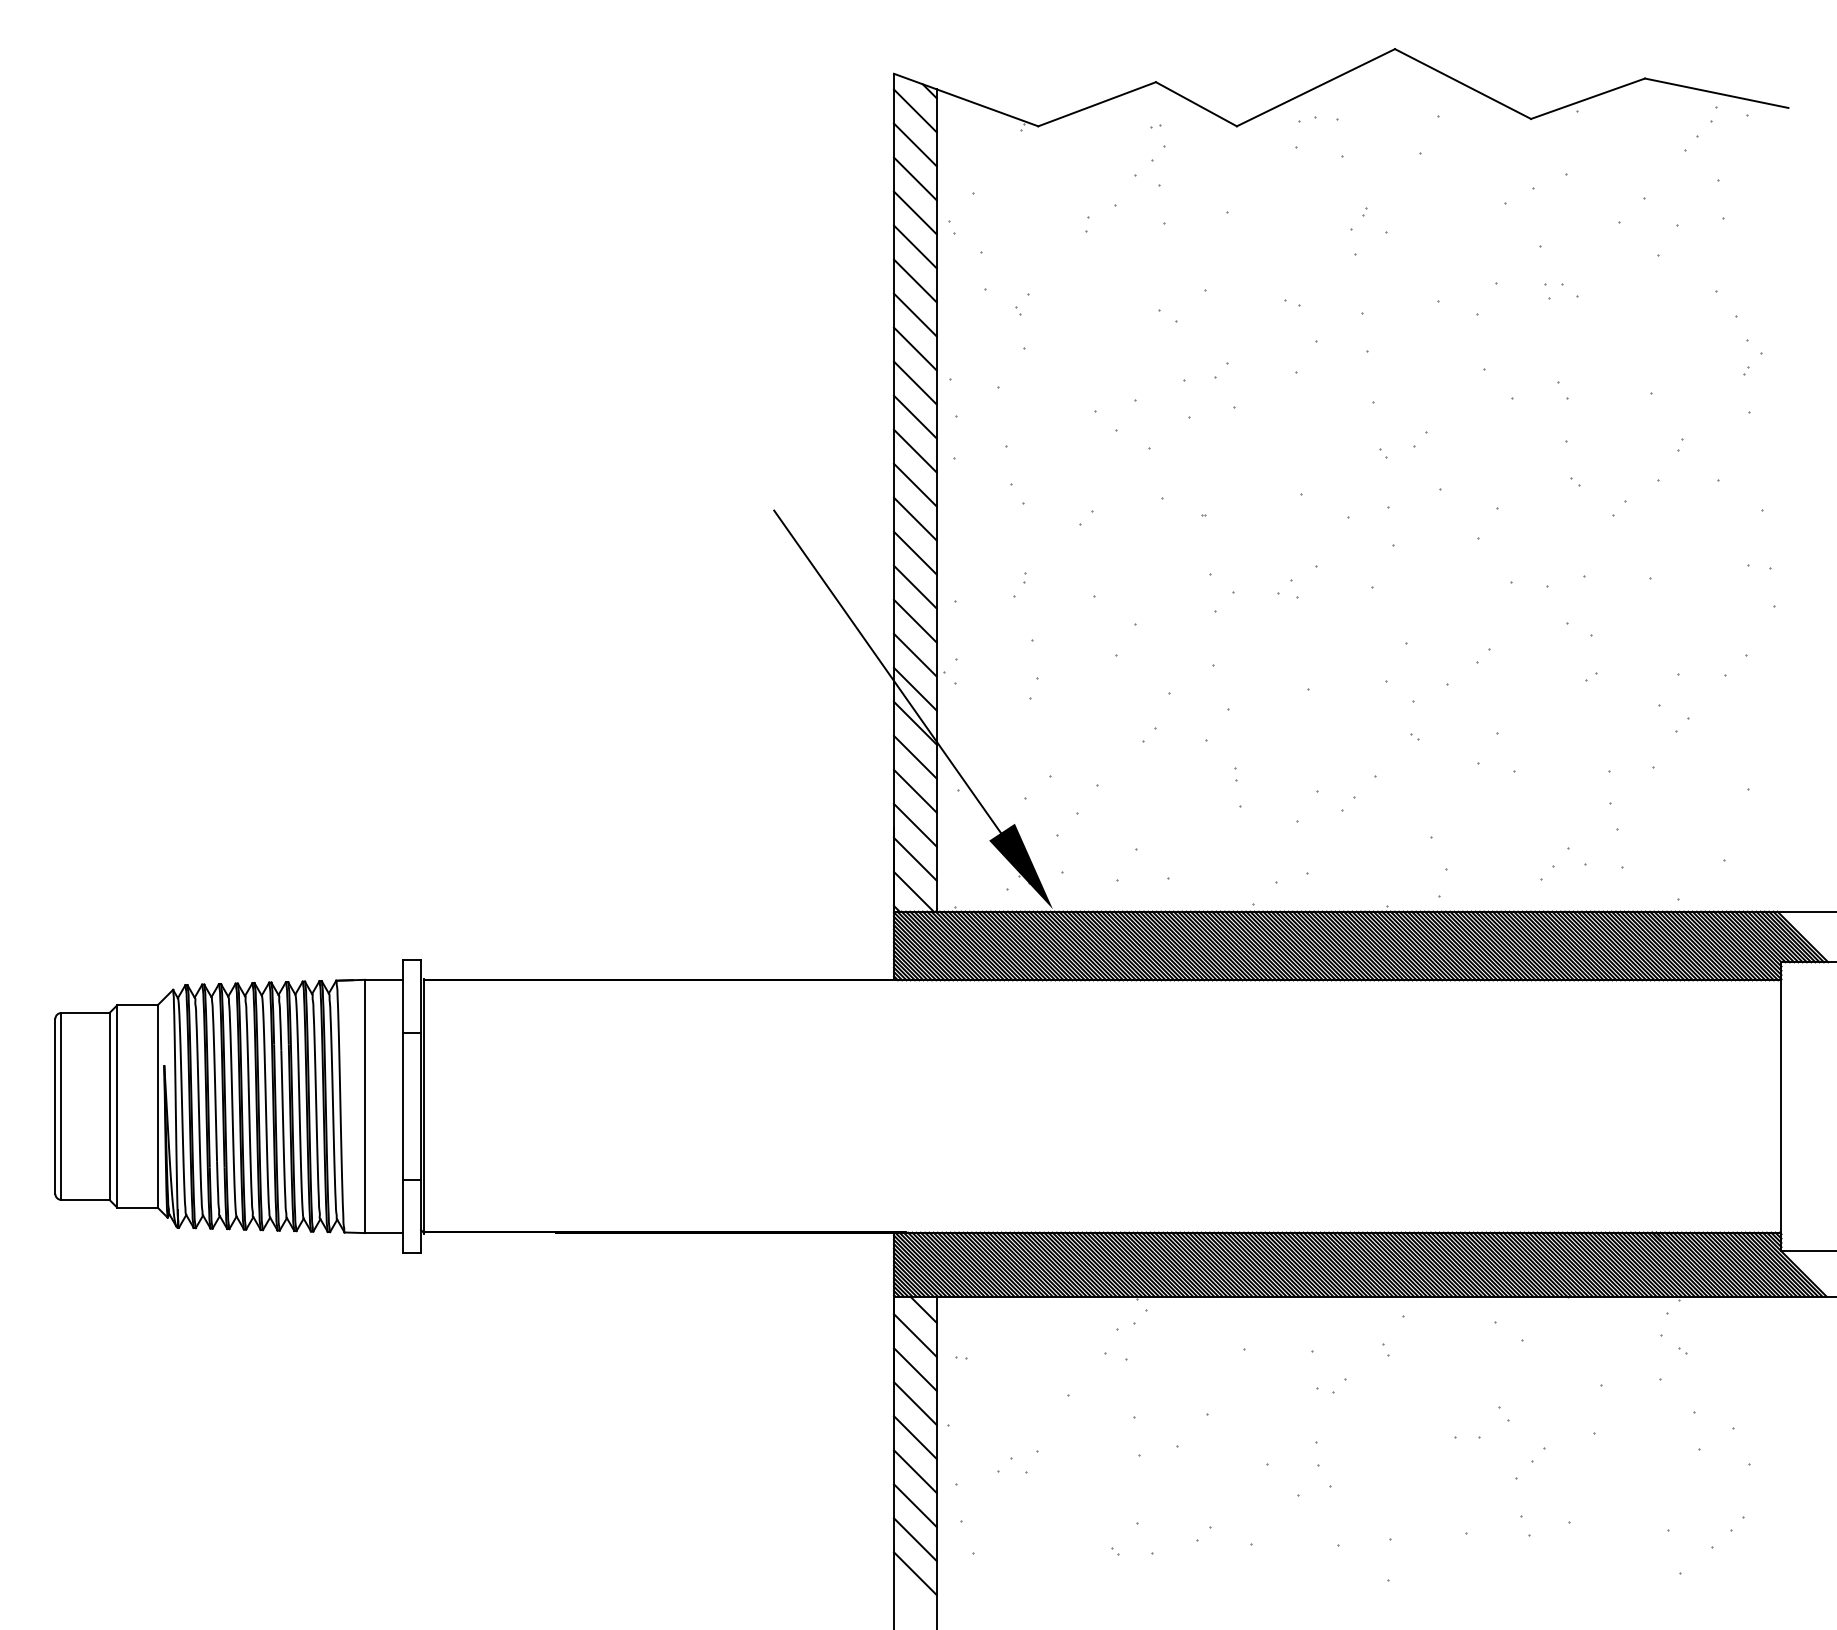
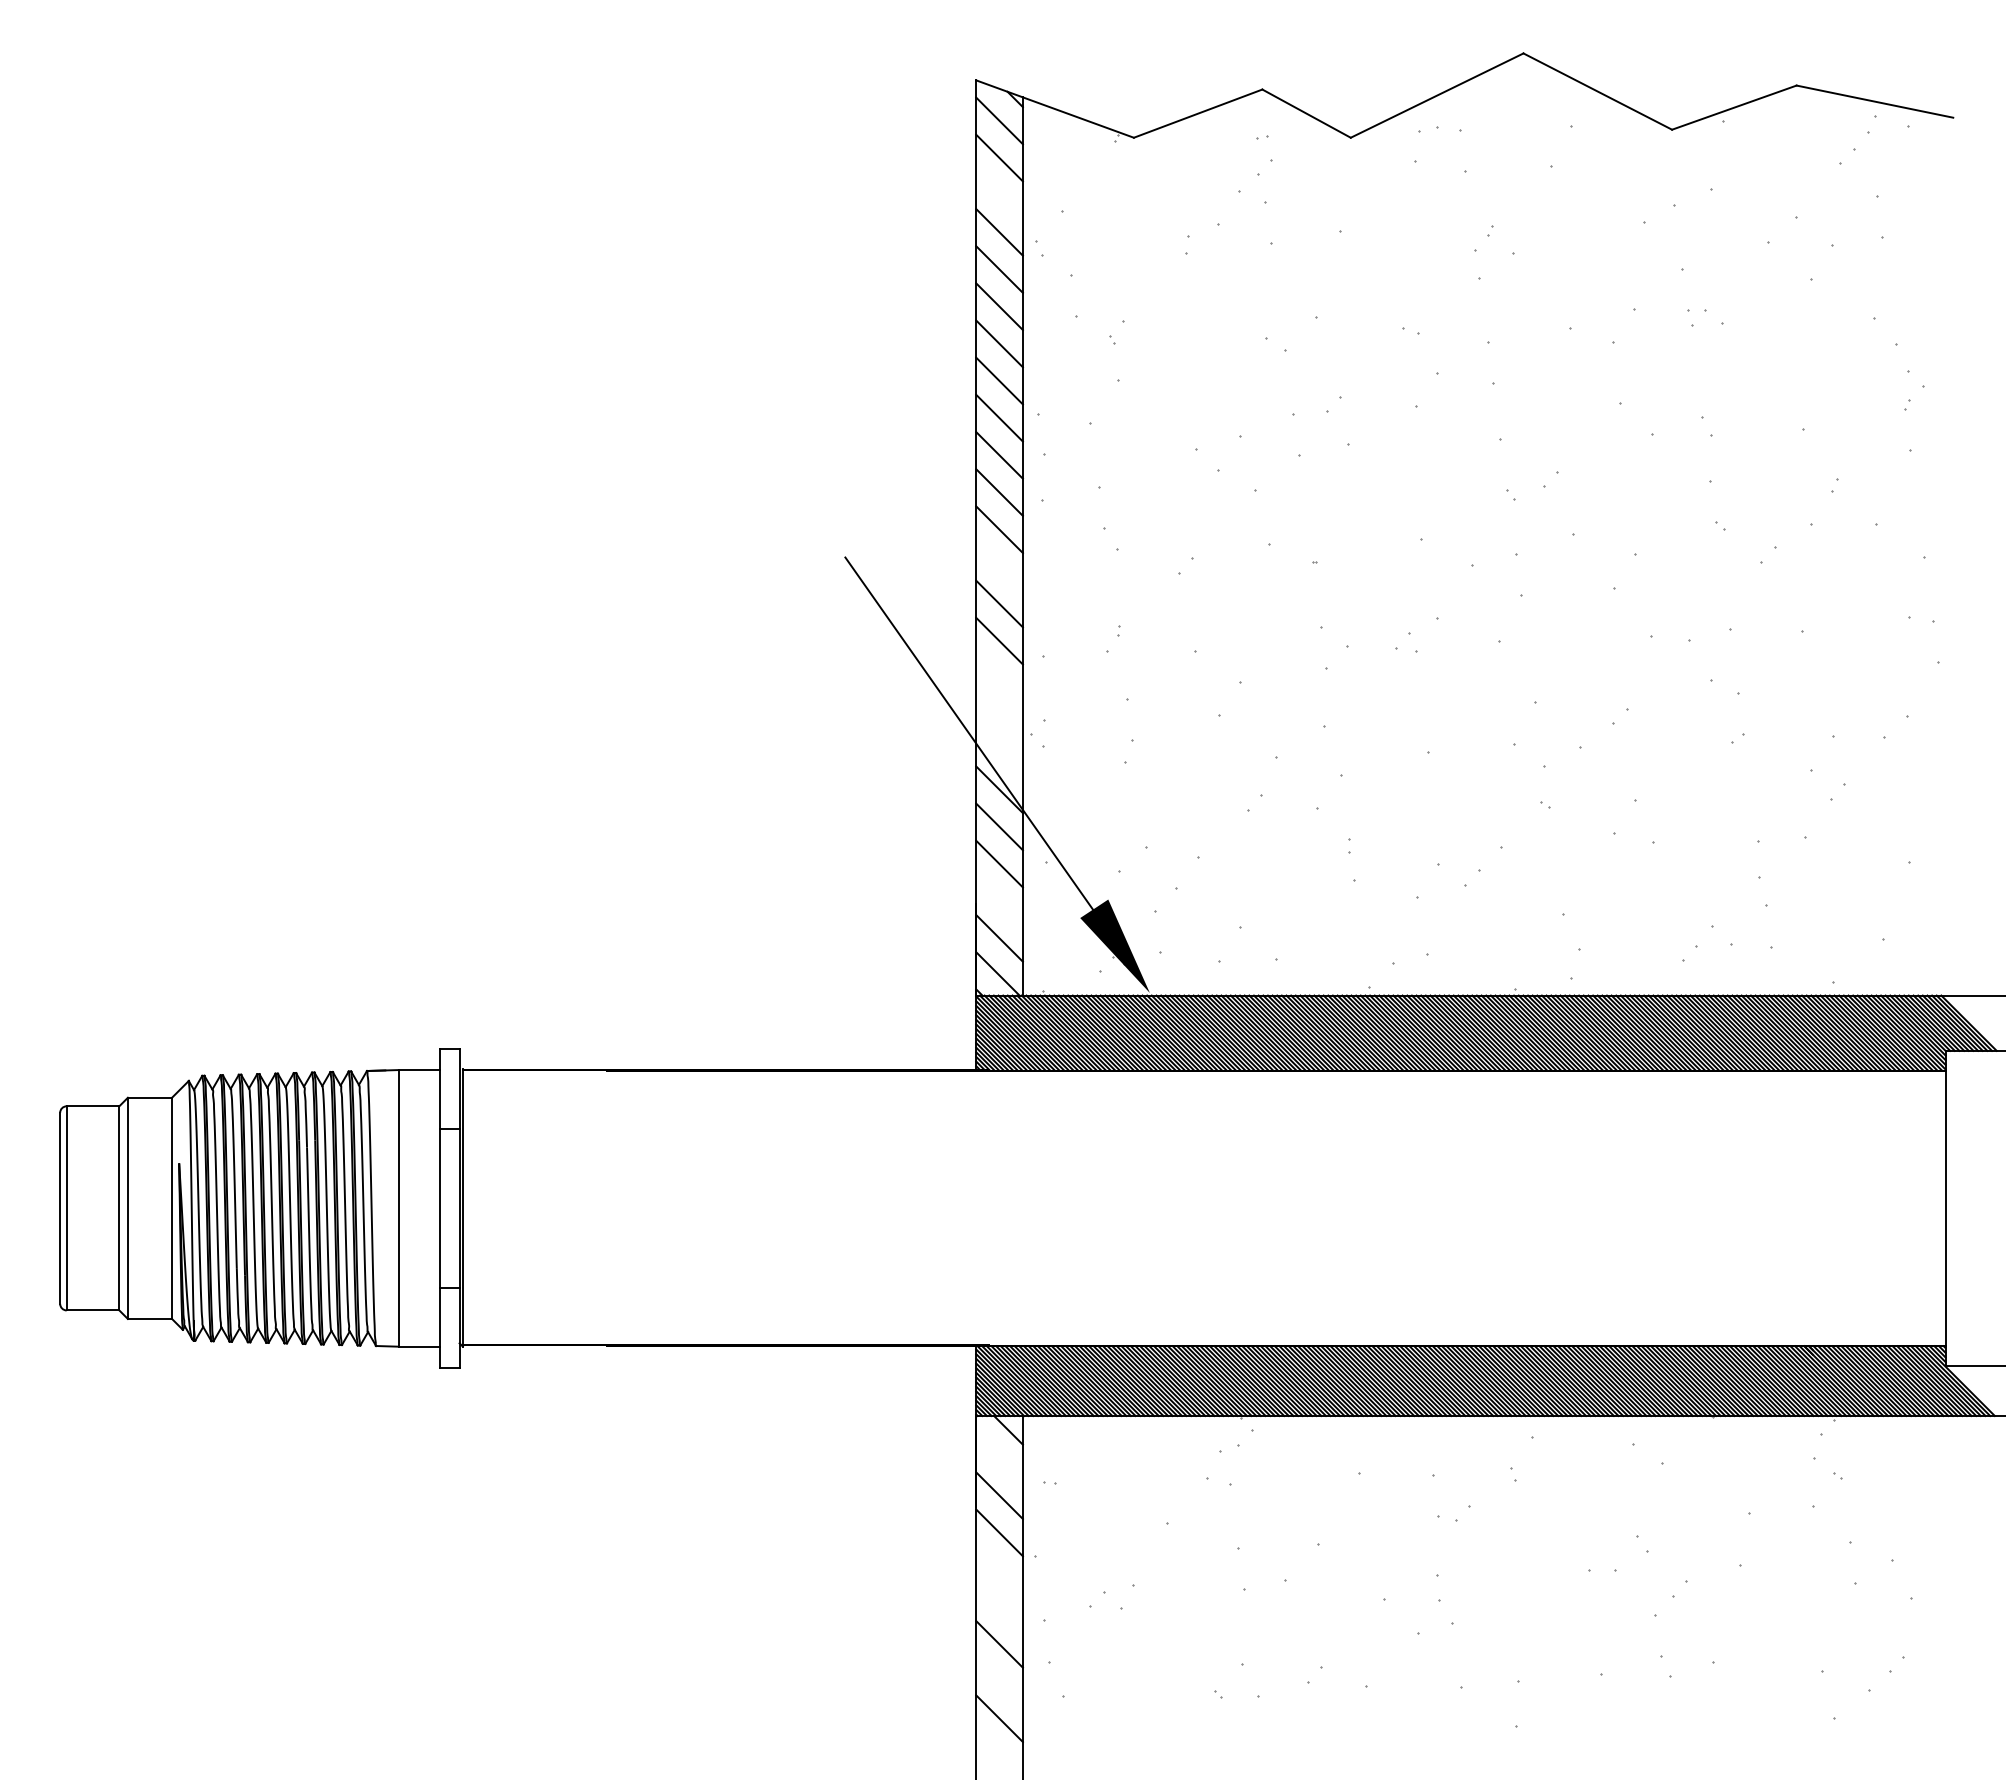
line: (915, 178) -> (999, 194), removed
line: (915, 518) -> (999, 566), removed
line: (915, 620) -> (999, 677), removed
line: (915, 655) -> (999, 715), removed
line: (915, 689) -> (999, 752), removed
line: (915, 824) -> (999, 900), removed
line: (915, 1335) -> (999, 1458), removed
line: (915, 1437) -> (999, 1569), removed
line: (915, 1470) -> (999, 1606), removed
line: (915, 1539) -> (999, 1681), removed

